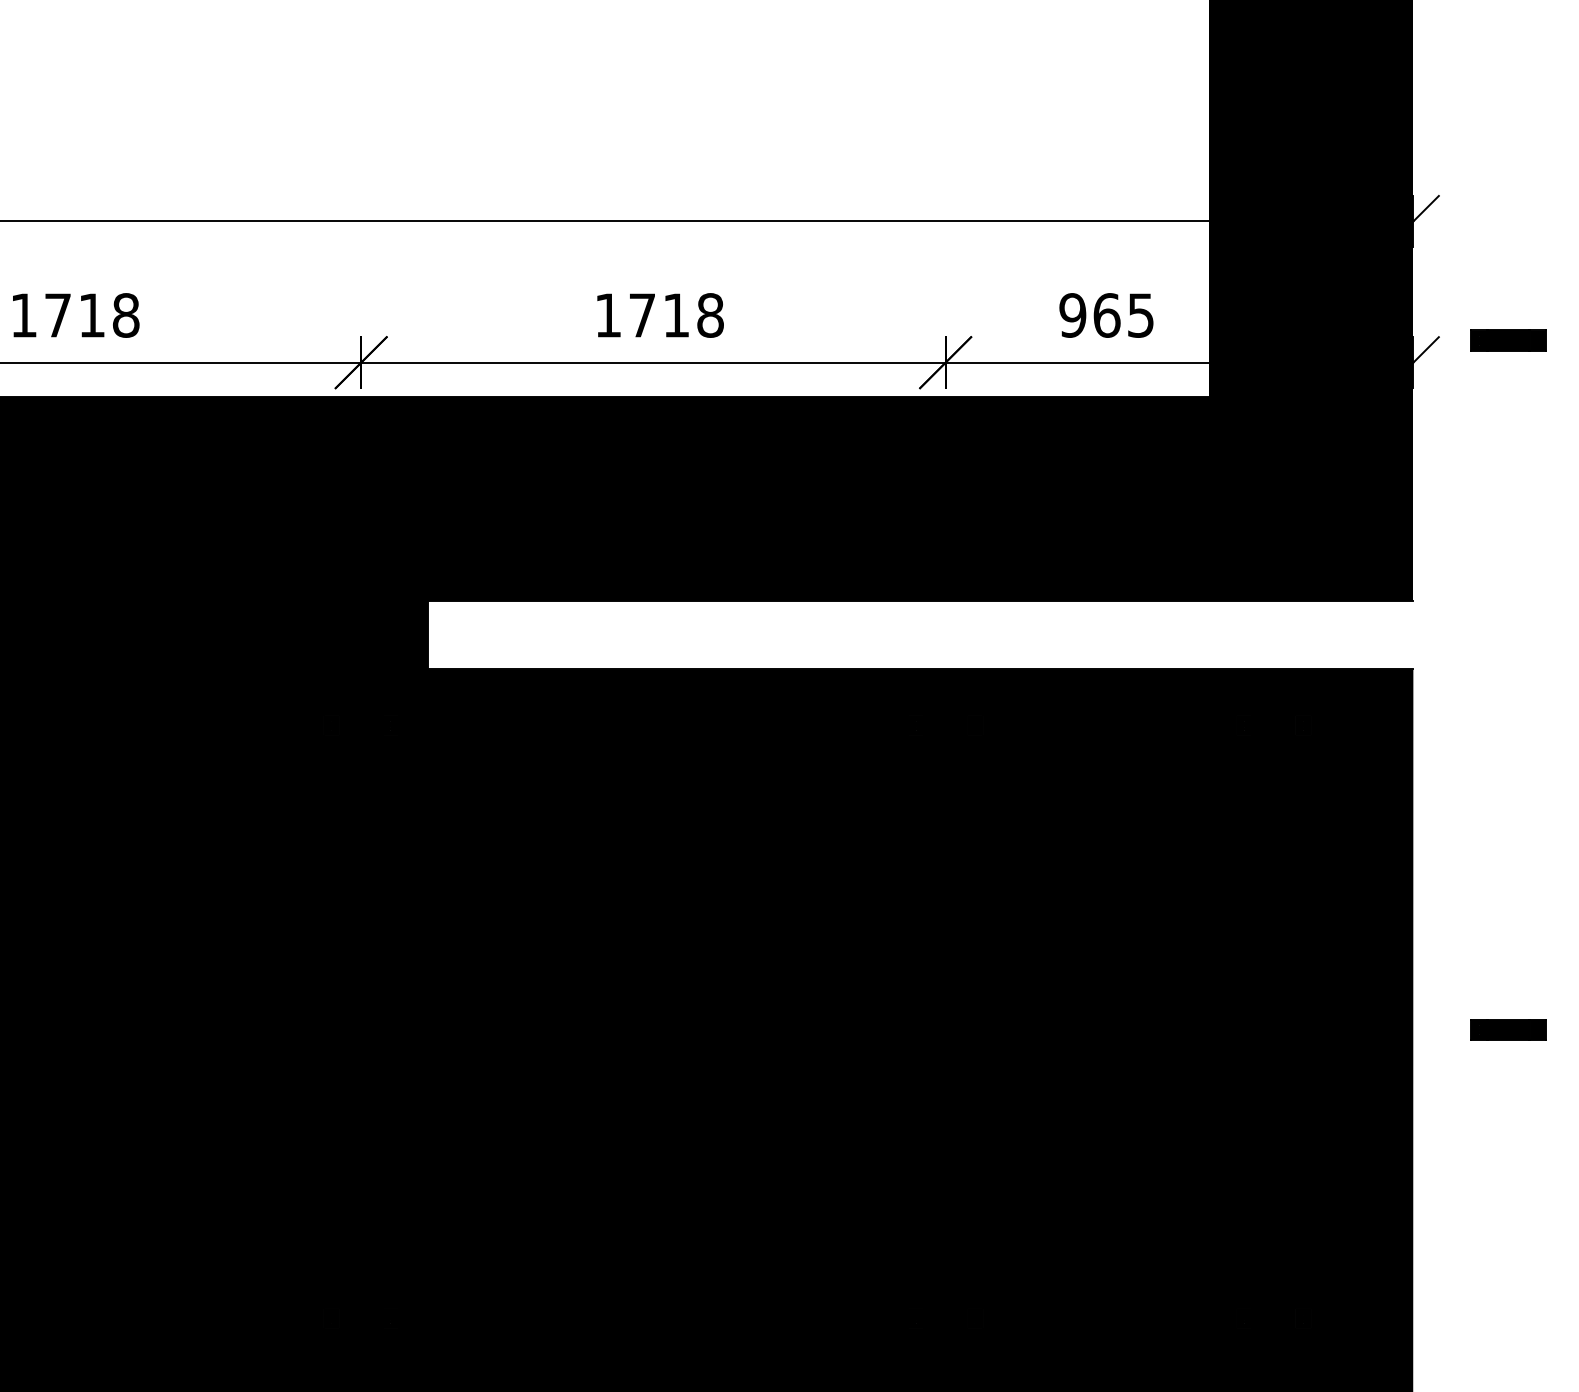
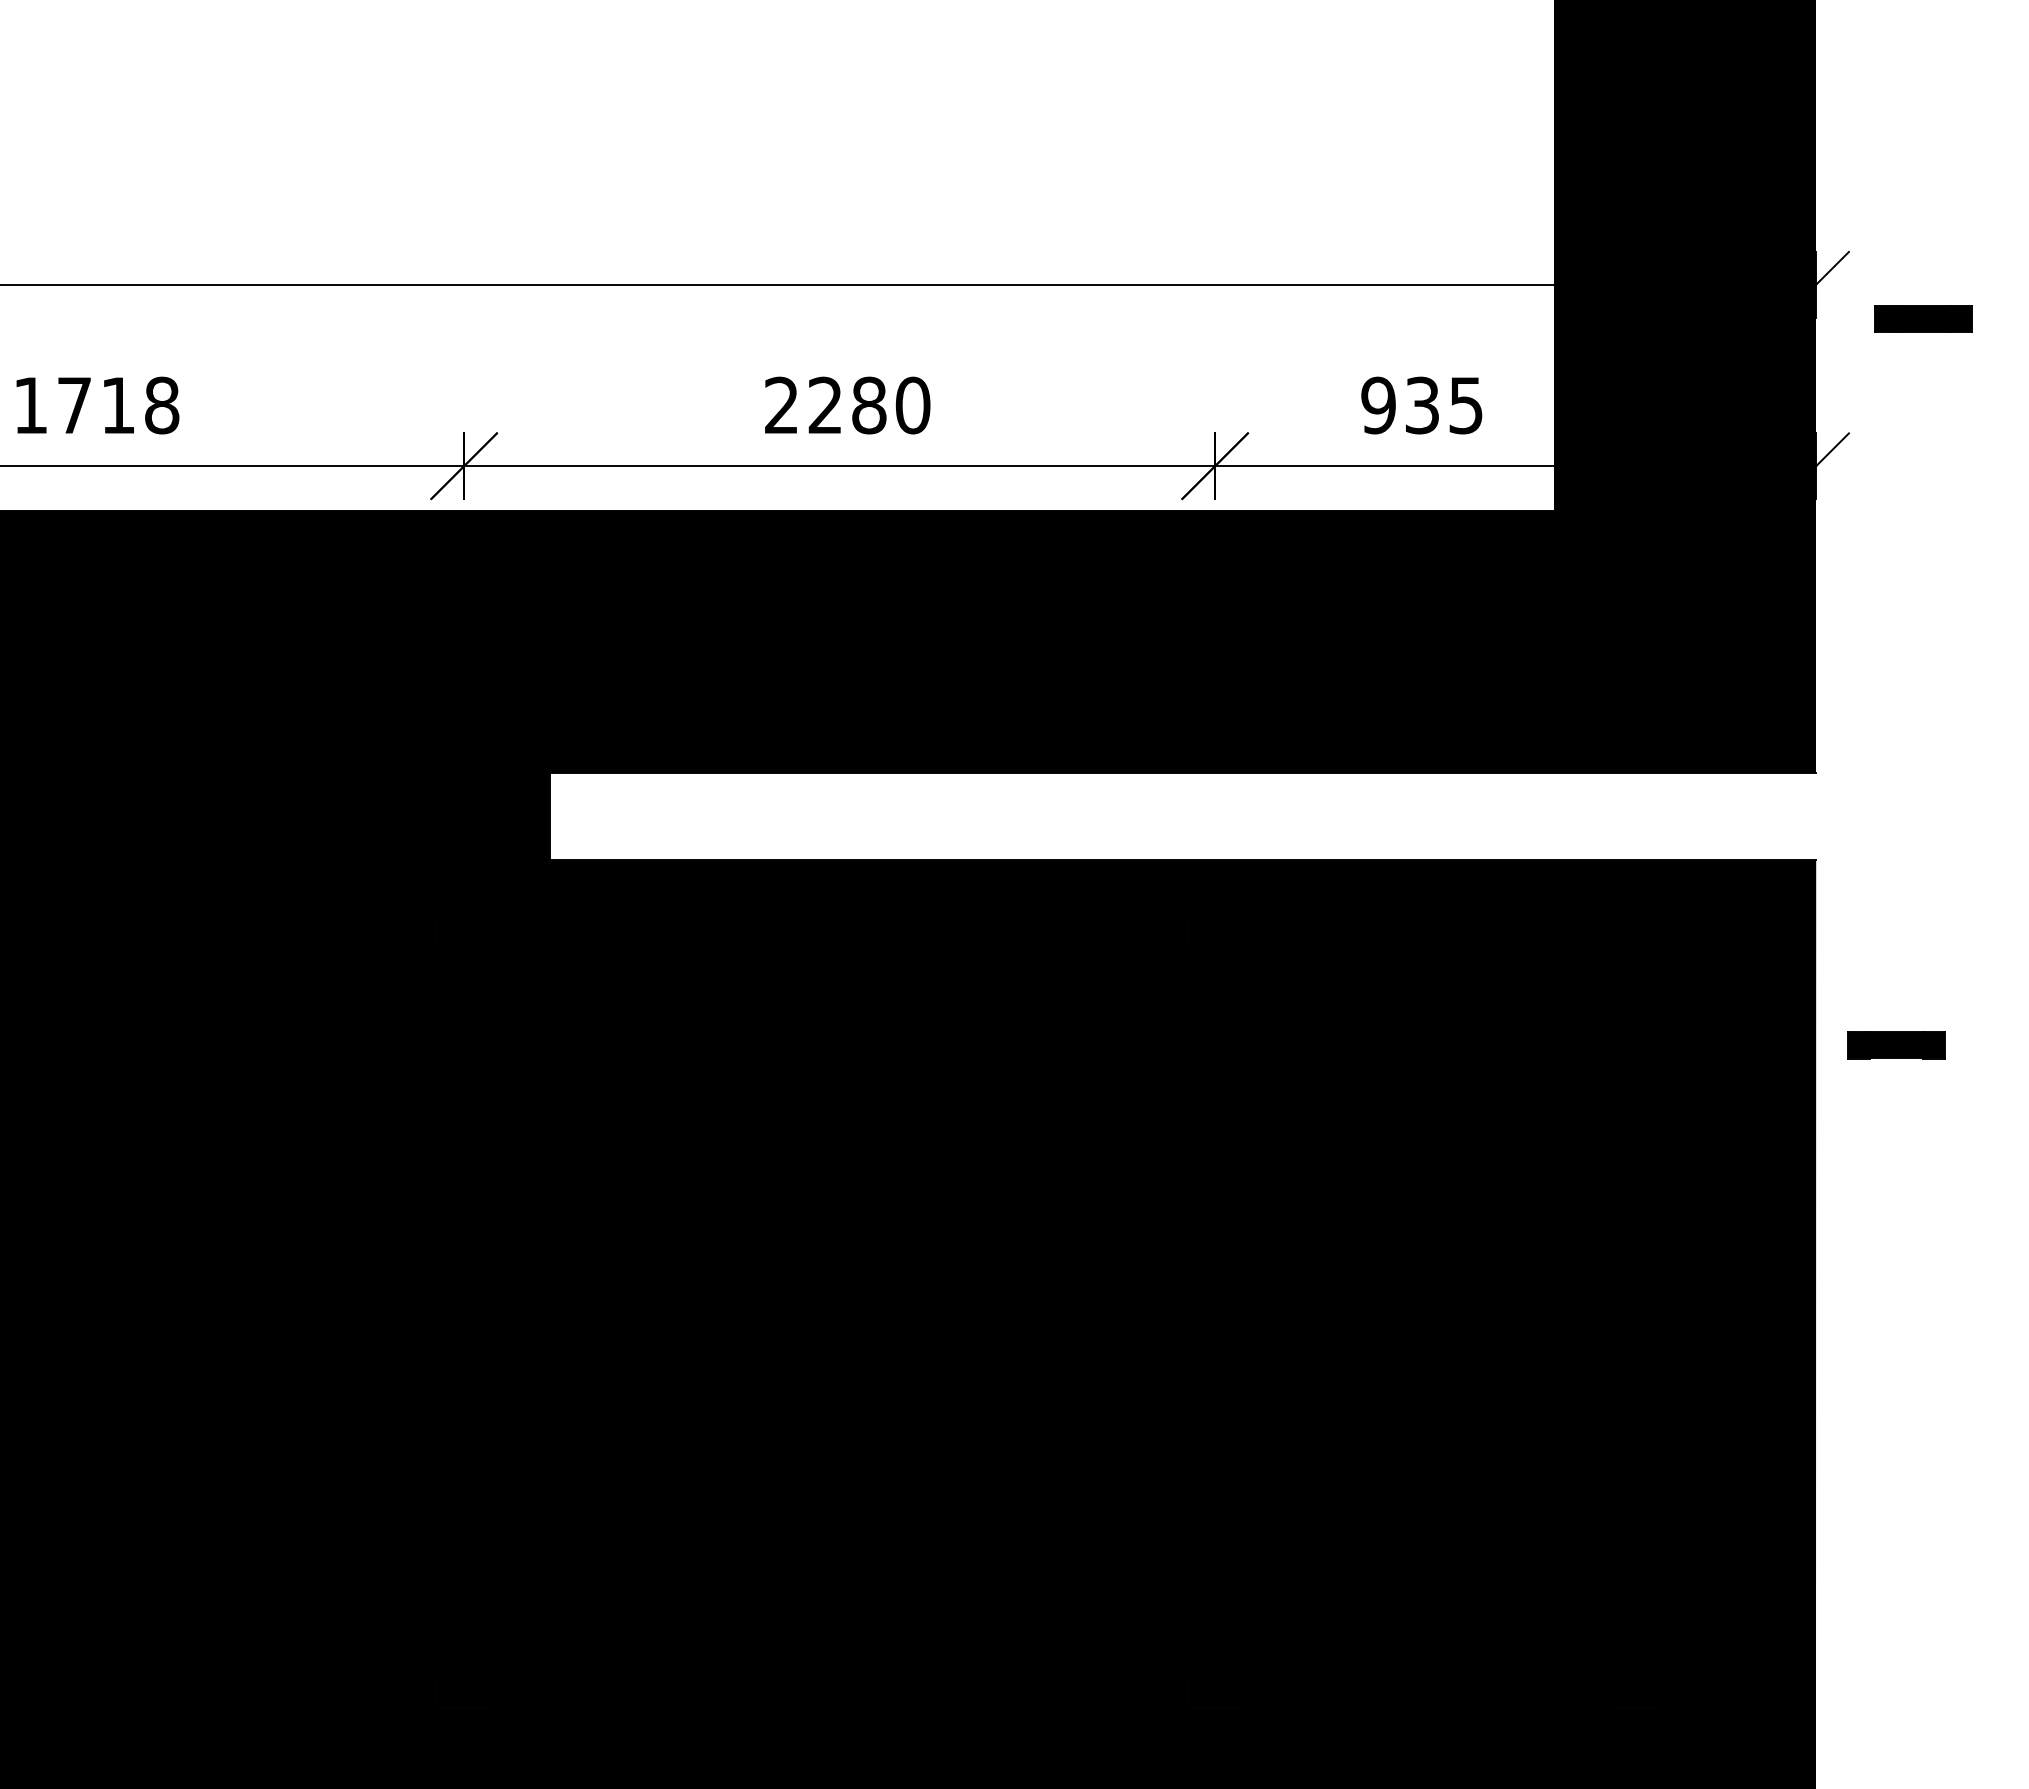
text: (659, 315) -> (847, 405), 1718 -> 2280
text: (1107, 315) -> (1422, 405), 965 -> 935
part: (1508, 340) -> (1923, 318), moved
part: (1508, 1029) -> (1896, 1045), moved

